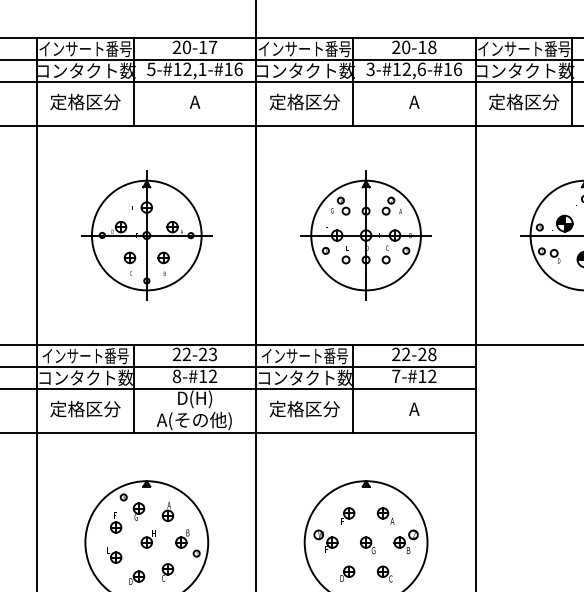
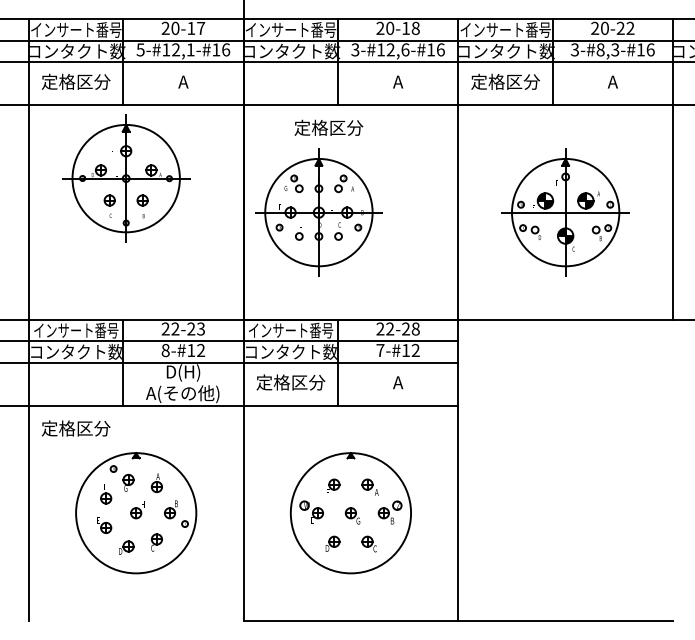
text: (304, 101) -> (328, 127), moved
part: (147, 235) -> (126, 178), moved
part: (365, 235) -> (318, 212), moved
text: (84, 409) -> (75, 428), moved

